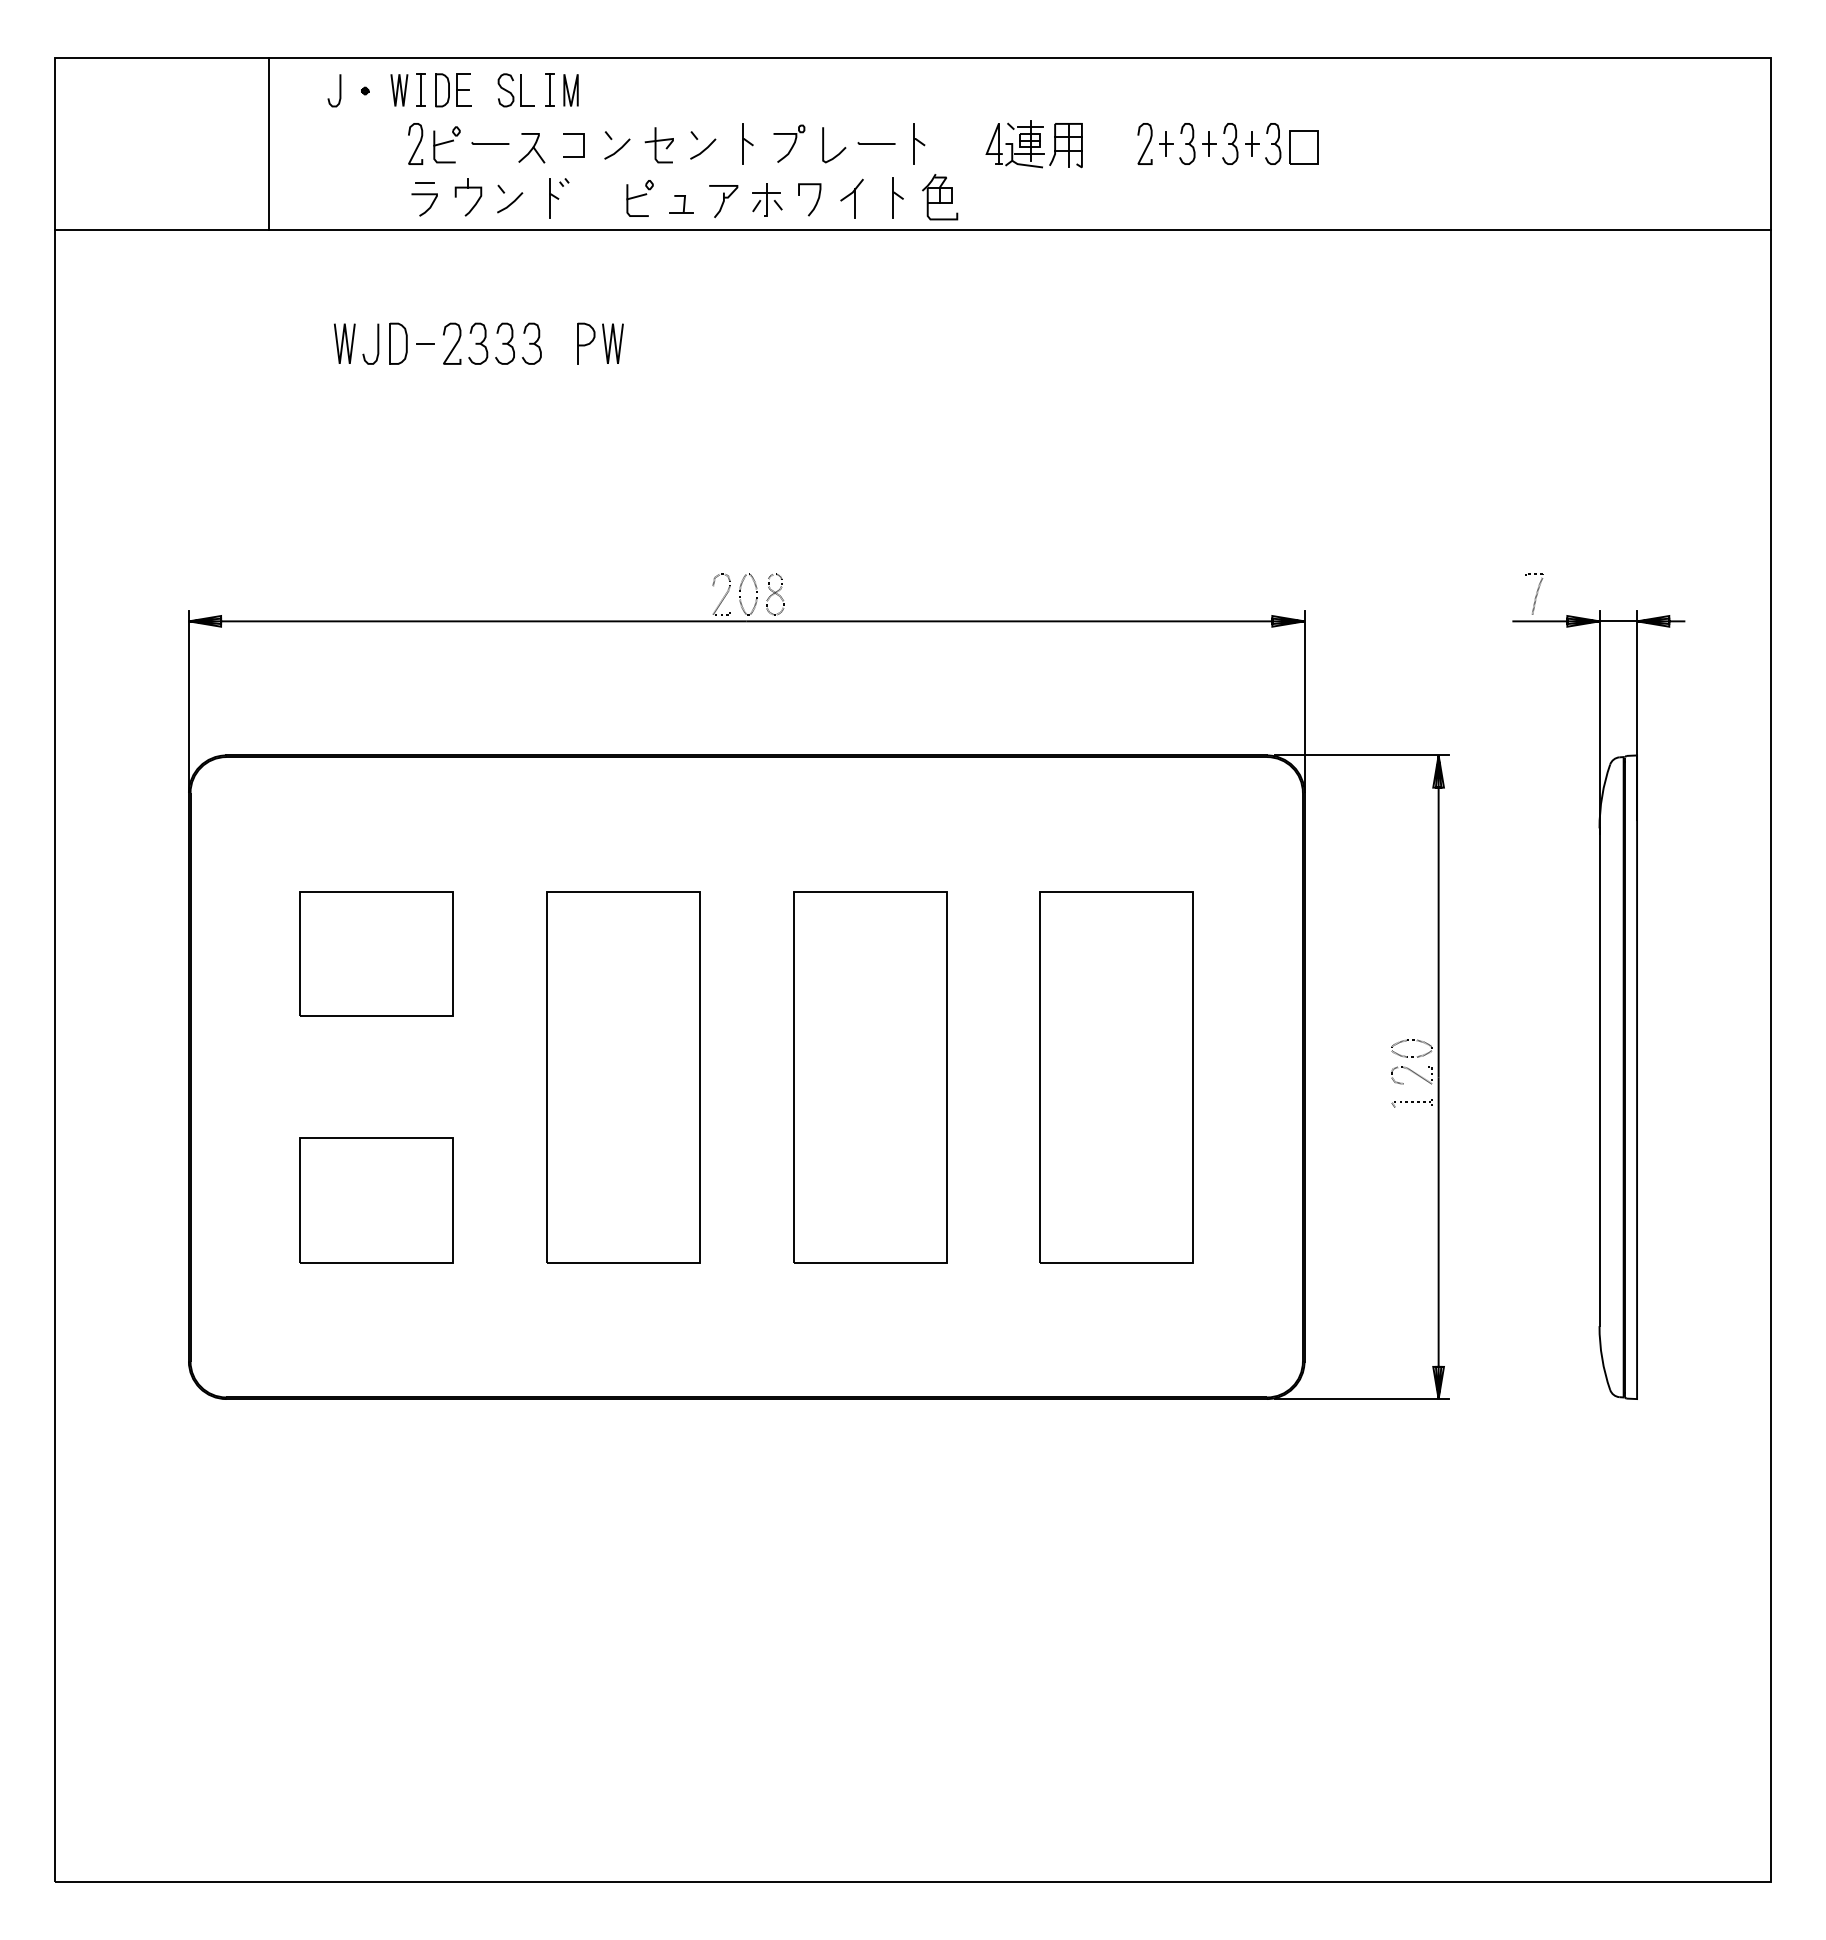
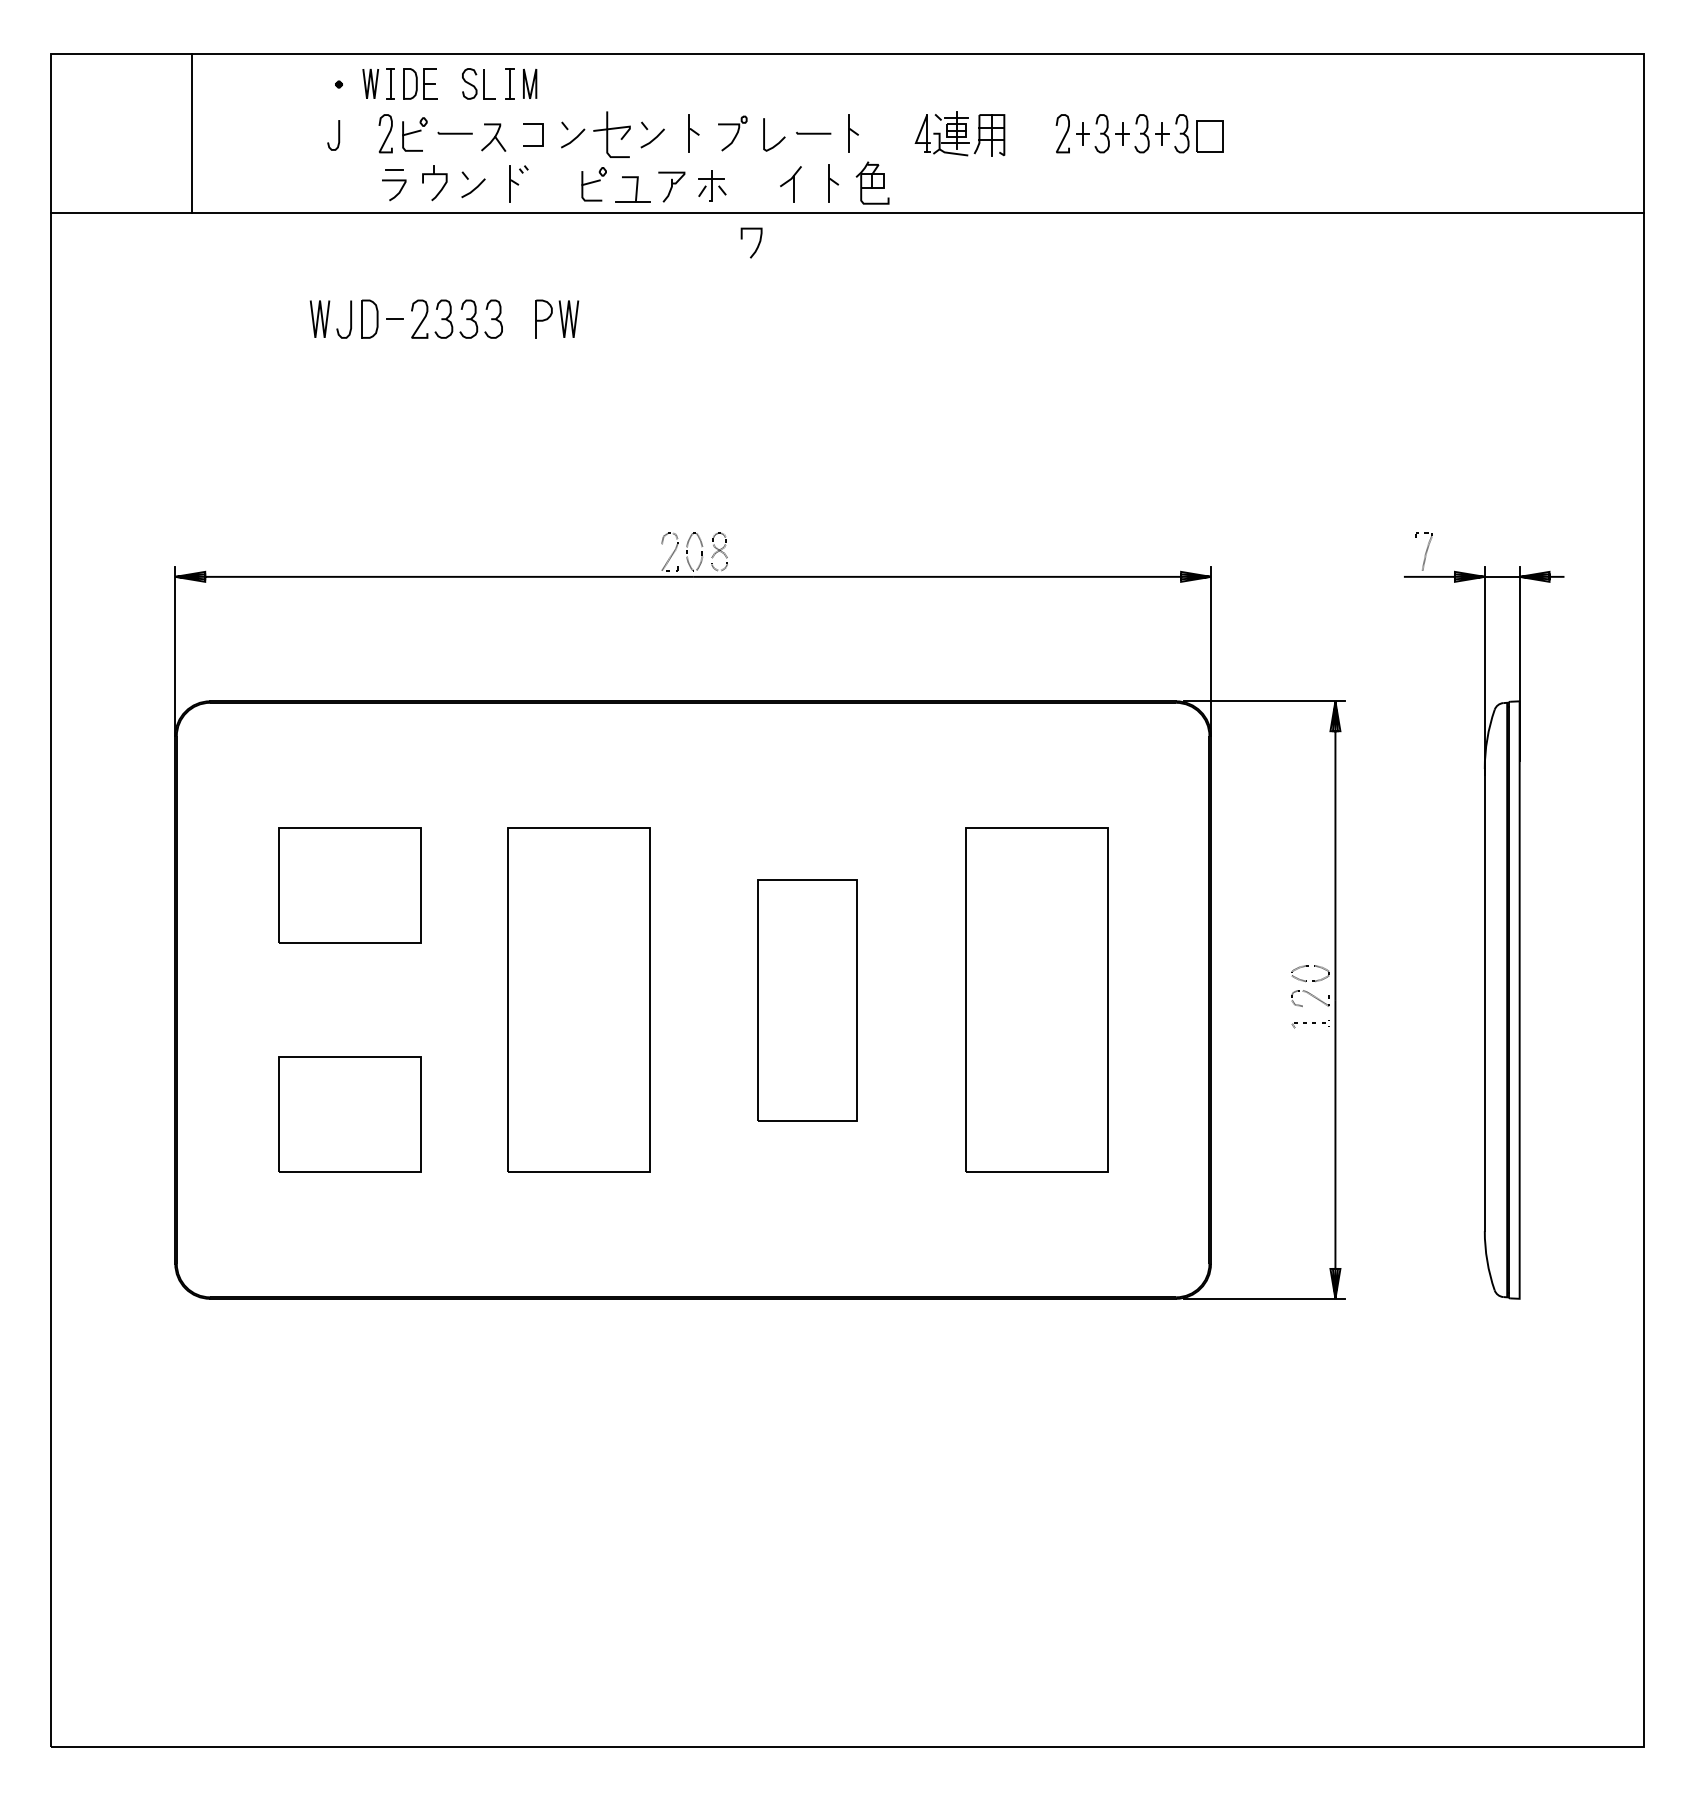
curve: (339, 90) -> (338, 135), moved
line: (269, 143) -> (191, 133), moved
part: (658, 145) -> (611, 135), size x1.4
curve: (815, 203) -> (756, 246), moved
part: (681, 204) -> (632, 189), size x1.6
part: (870, 1077) -> (808, 1000), size x0.7

